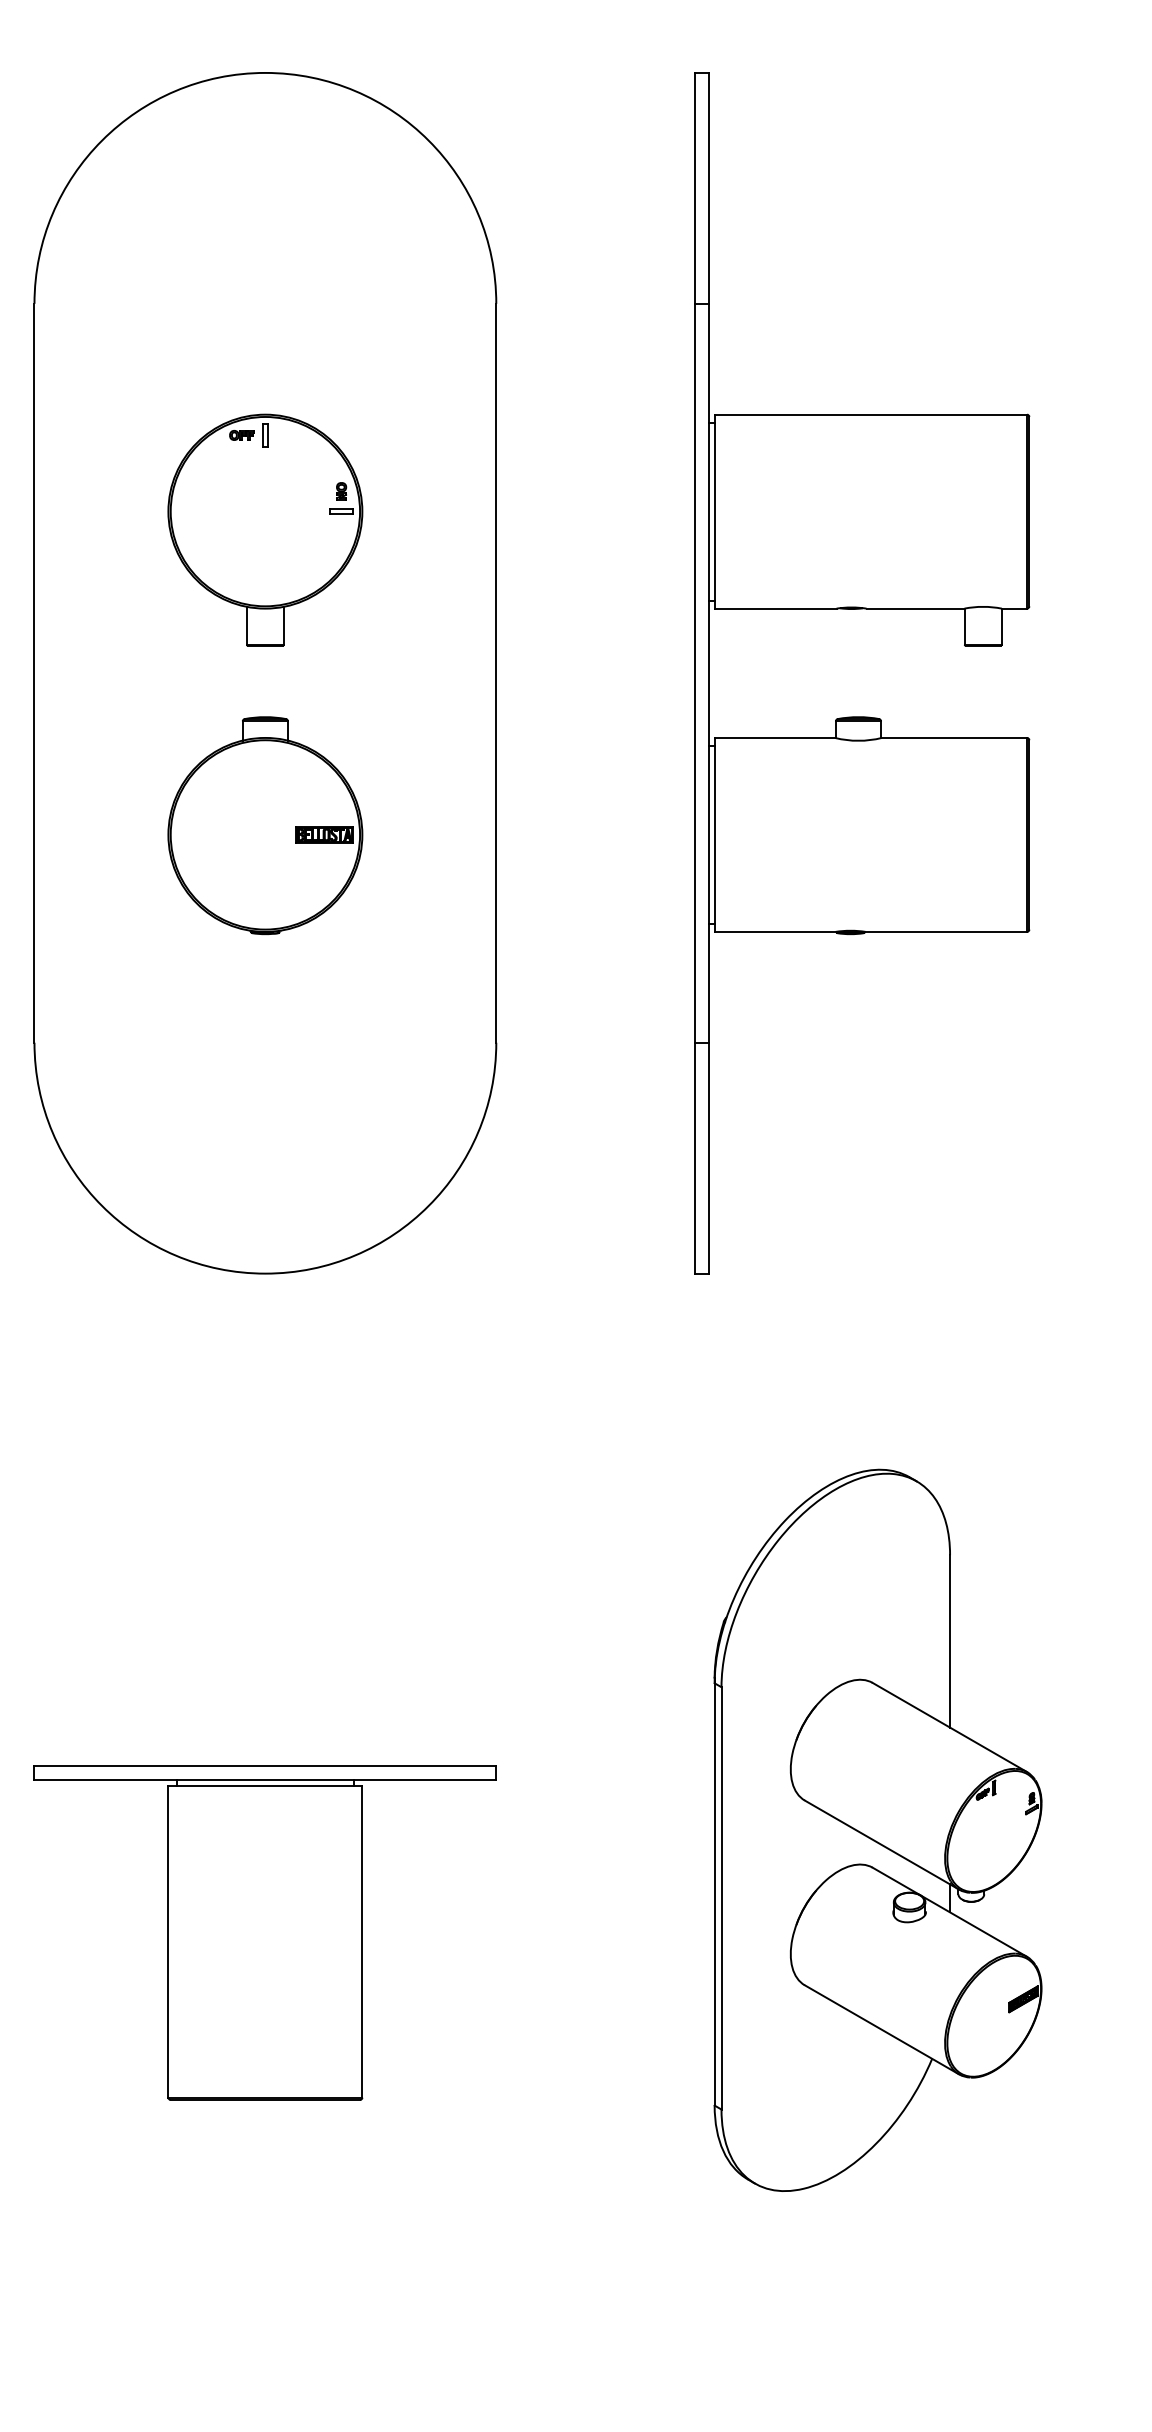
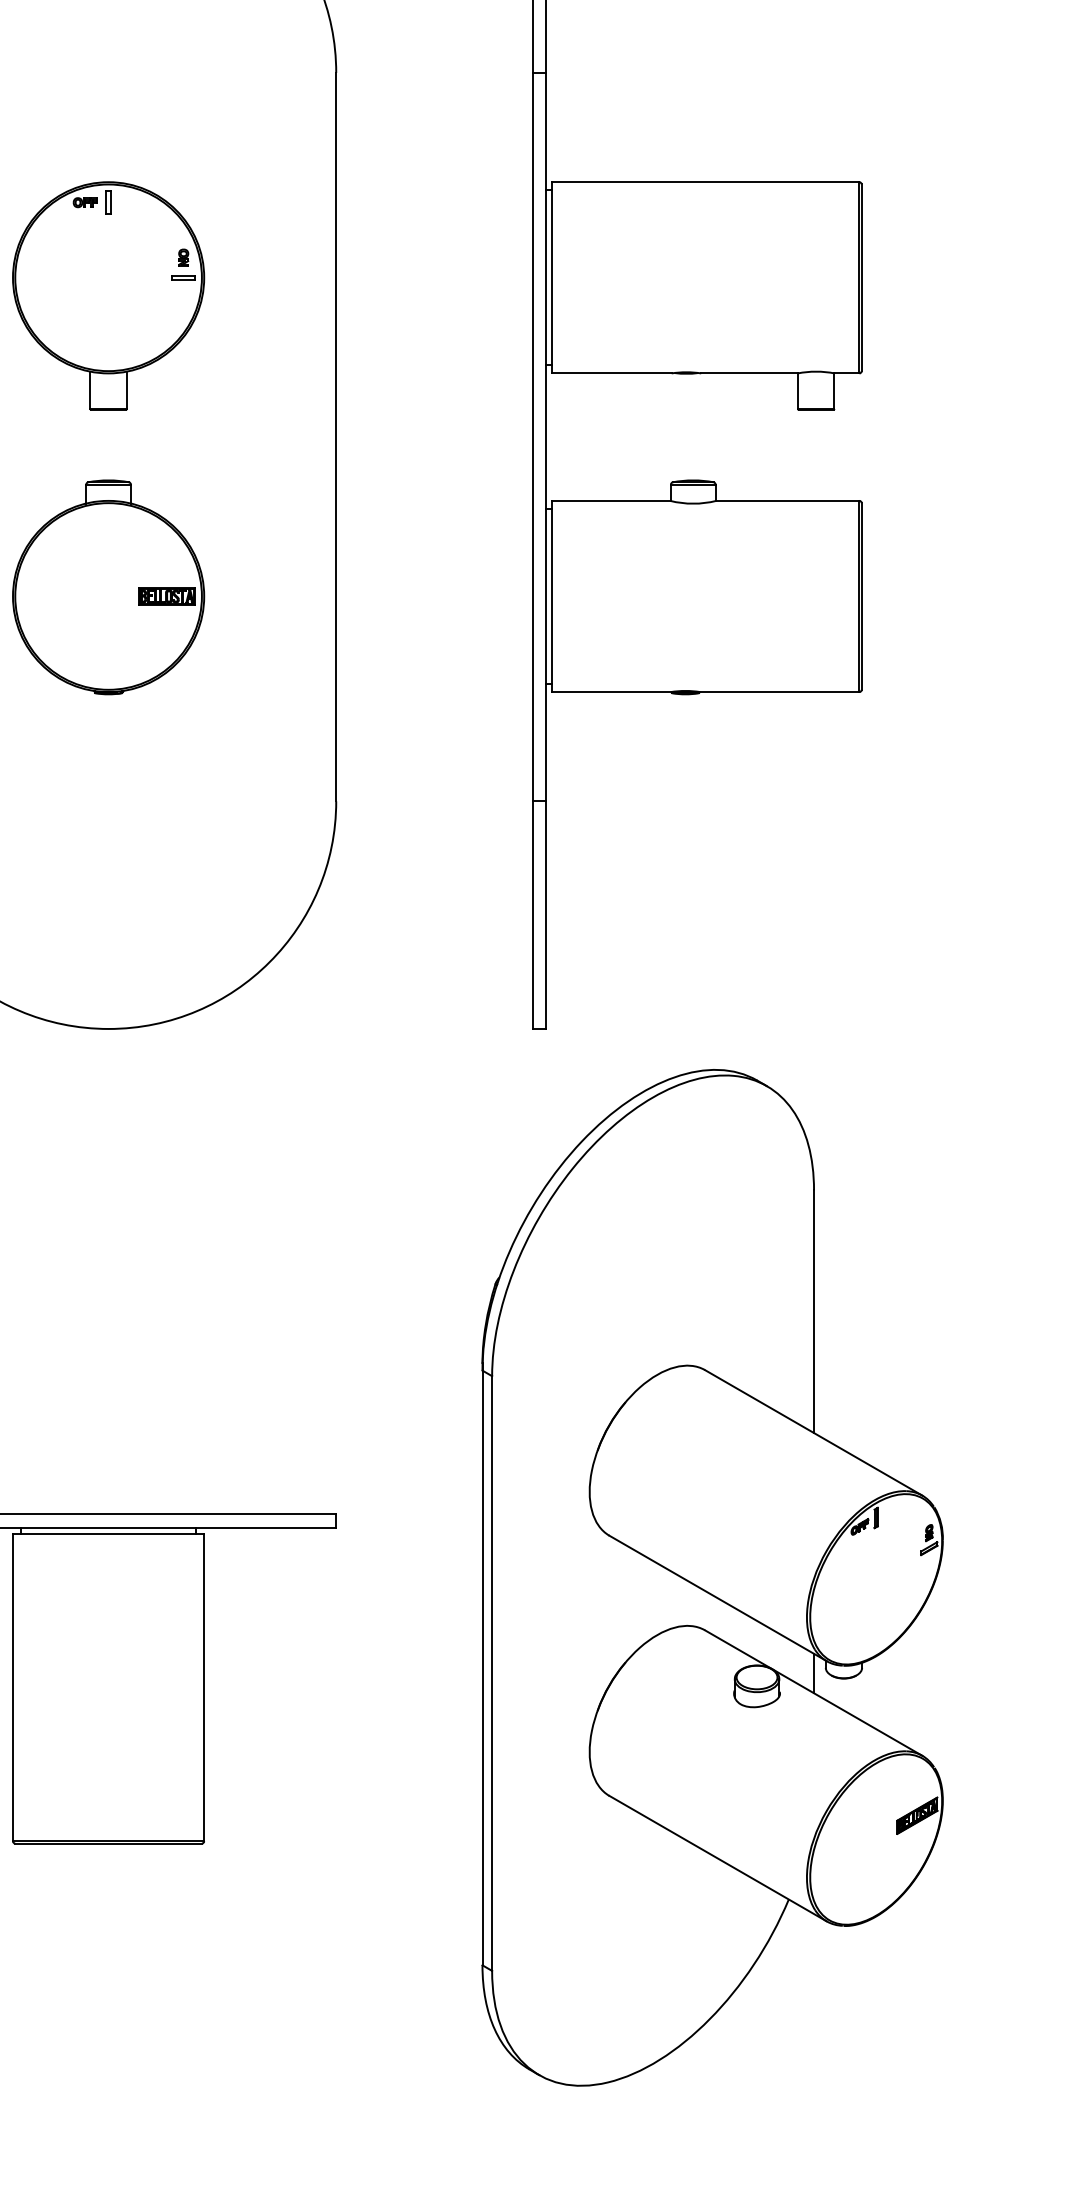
part: (877, 1830) -> (712, 1577), size x1.43

